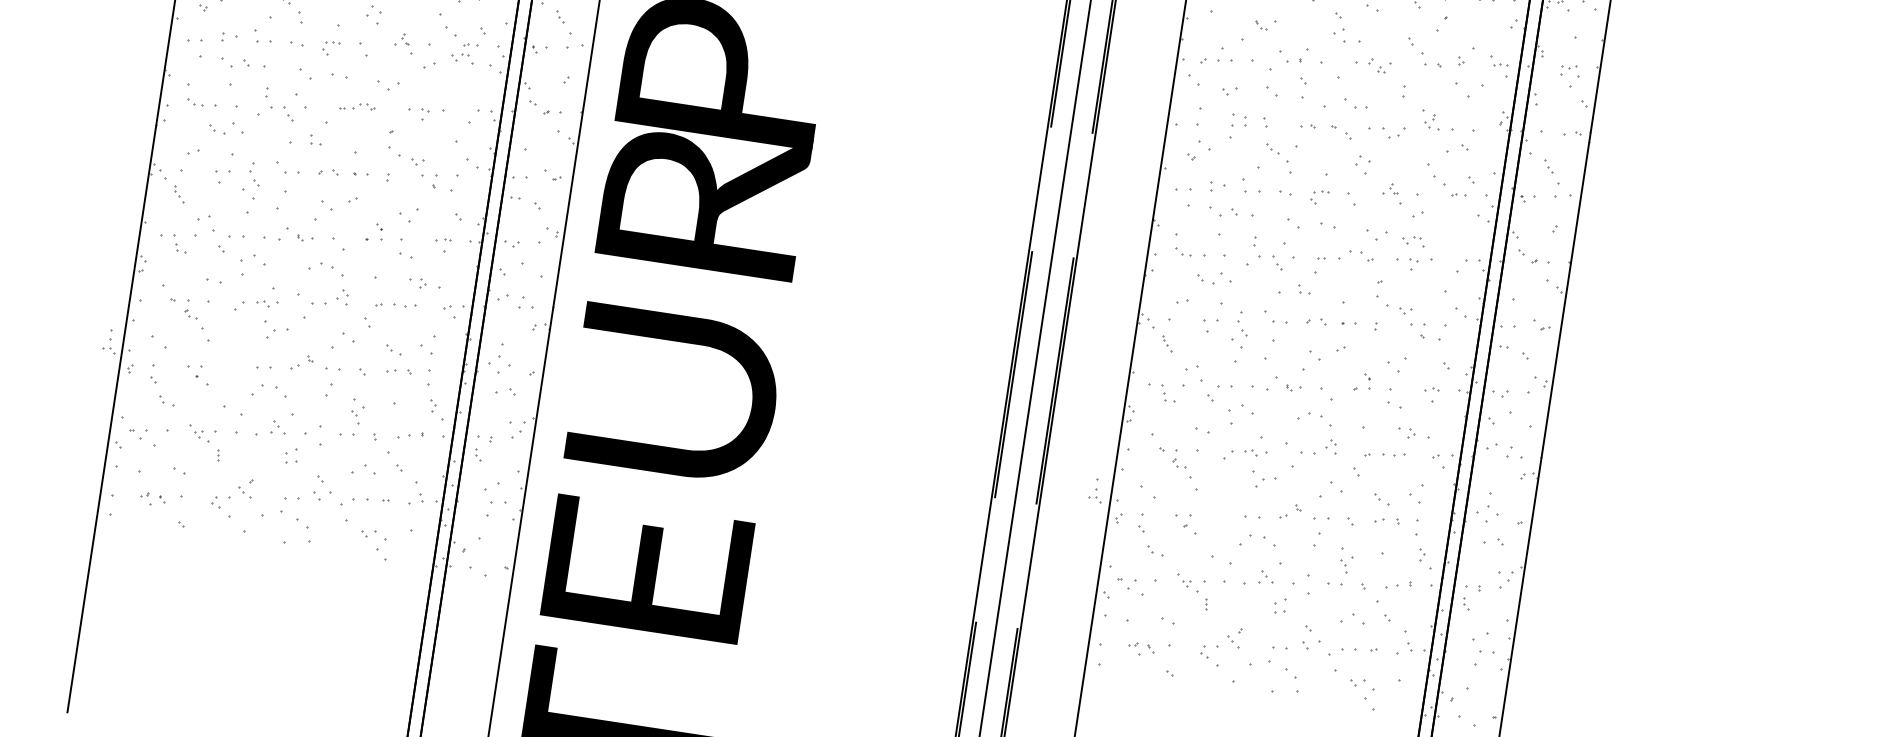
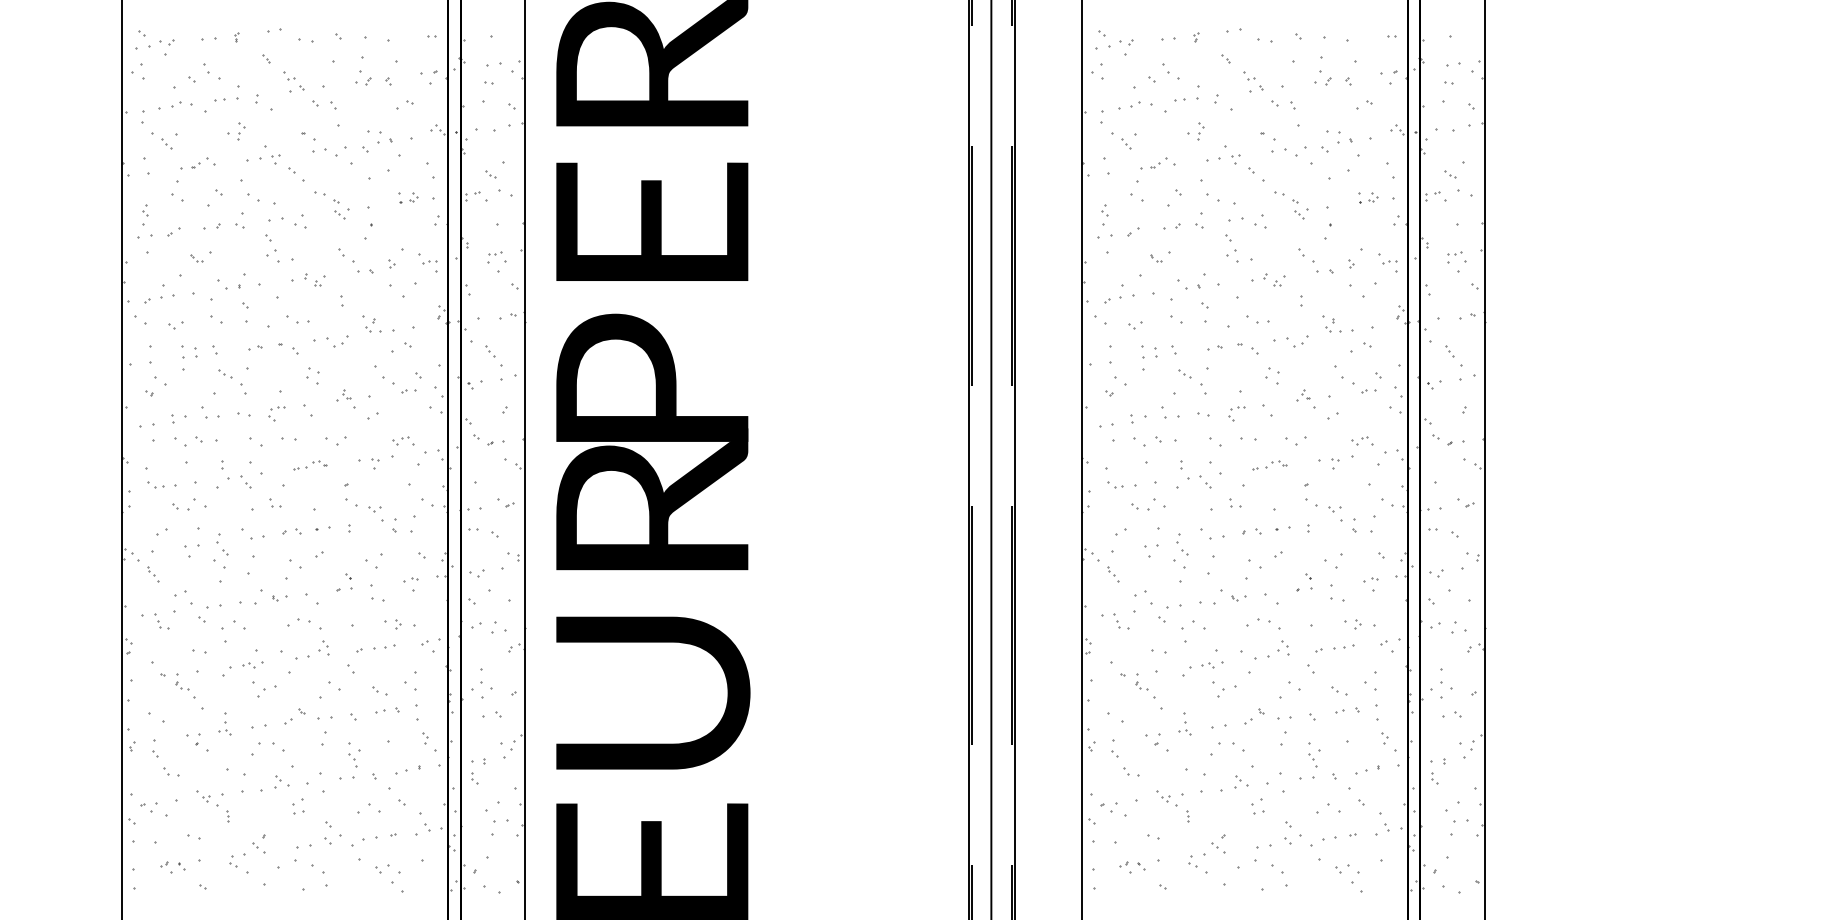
part: (462, 57) -> (403, 440), moved
part: (1413, 240) -> (1362, 440), moved
part: (1345, 256) -> (1269, 465), size x0.62
part: (109, 341) -> (224, 723), moved
part: (1095, 490) -> (1184, 723), moved

